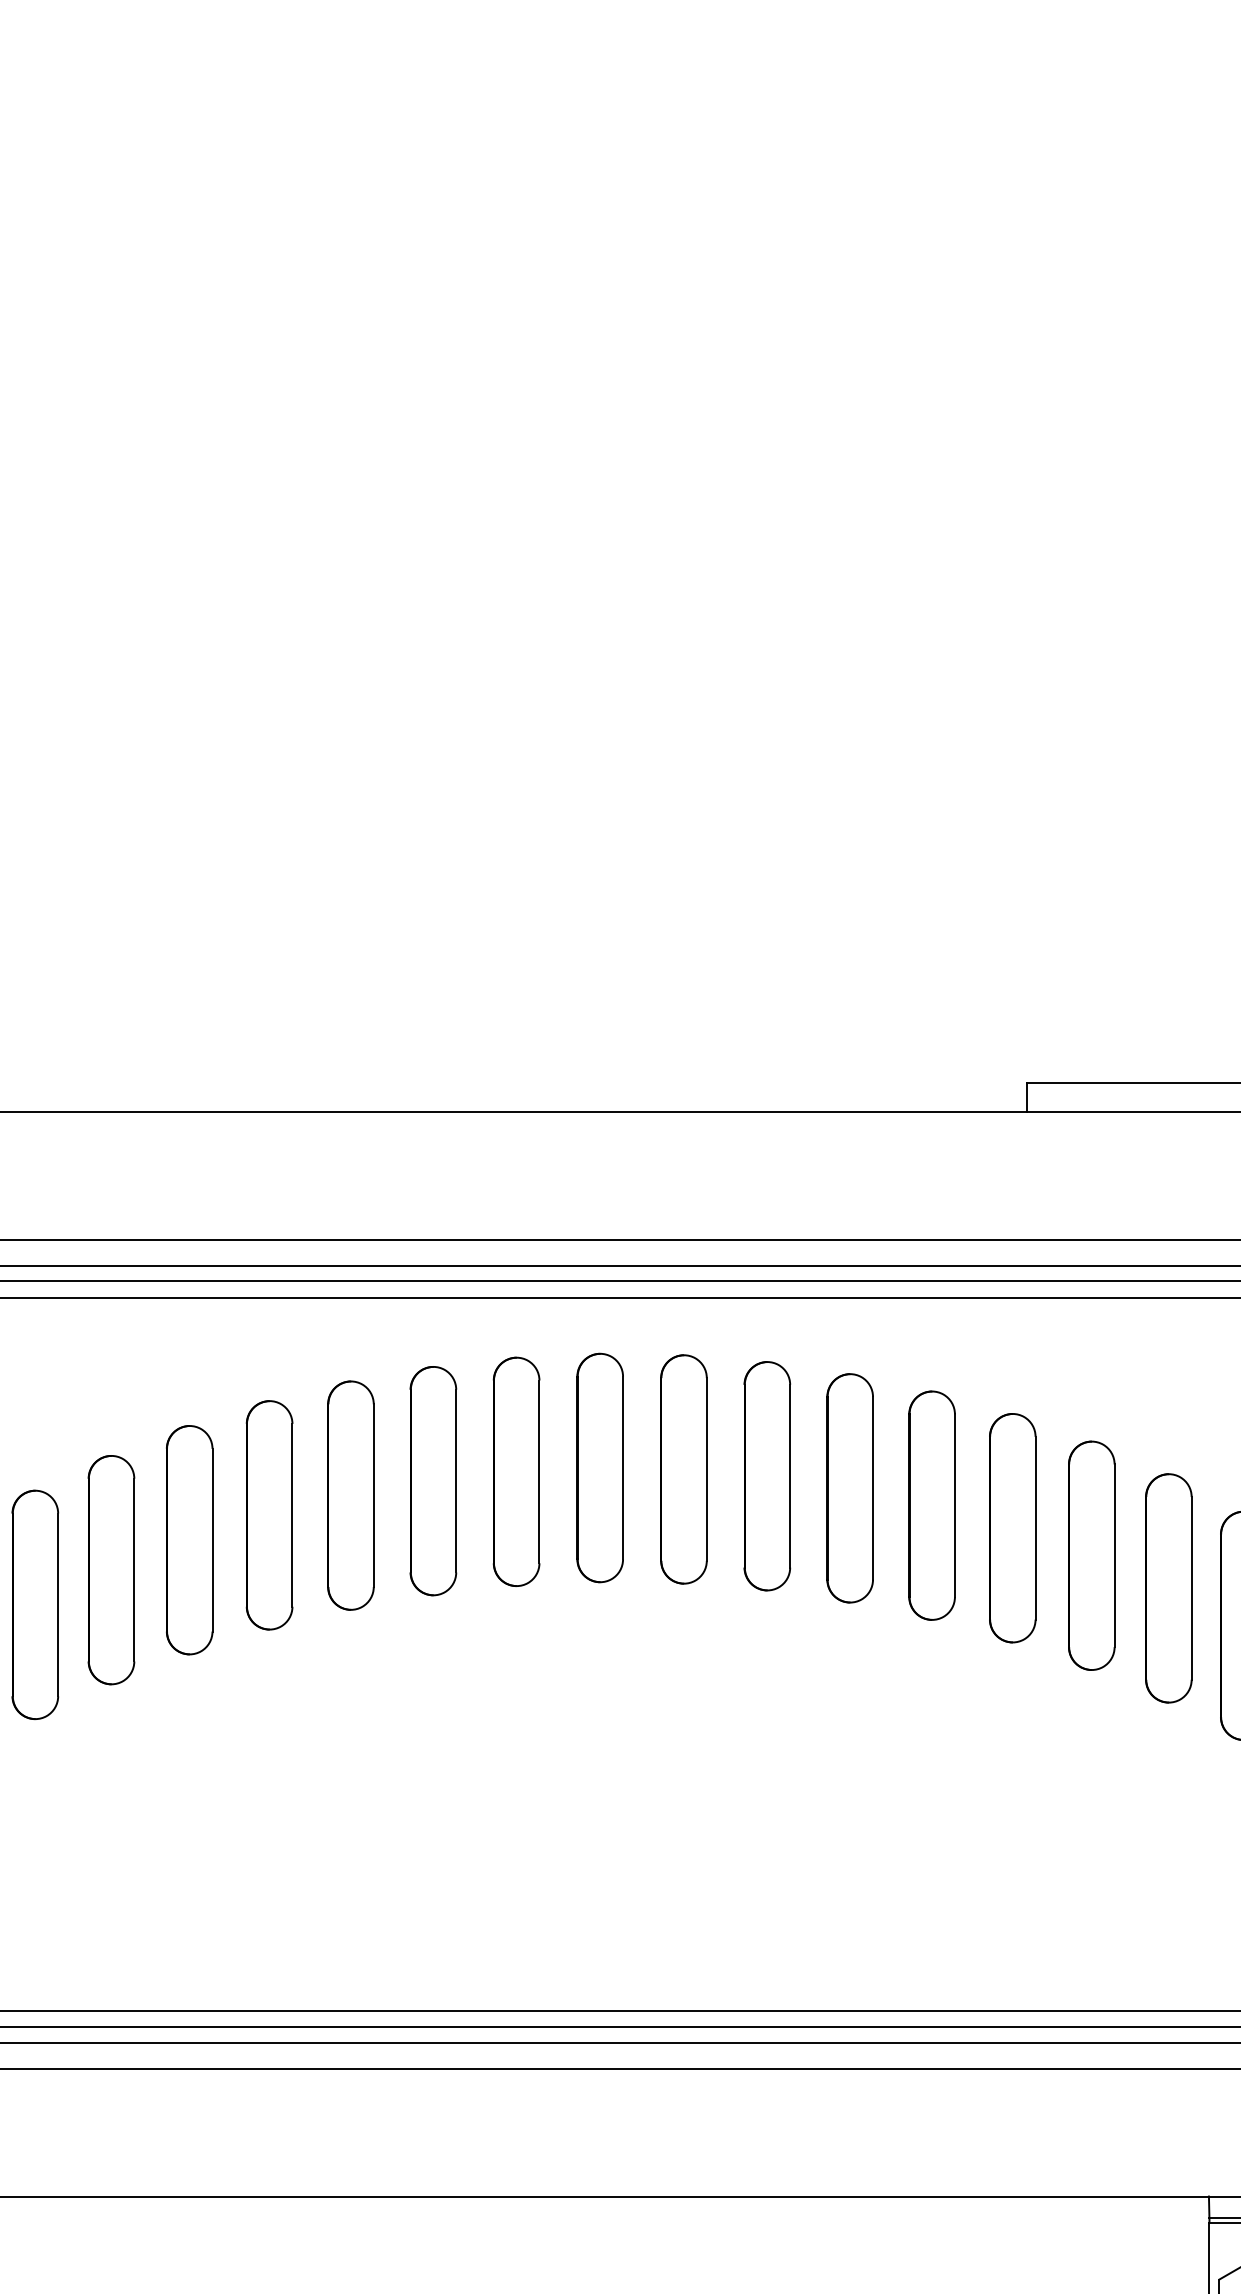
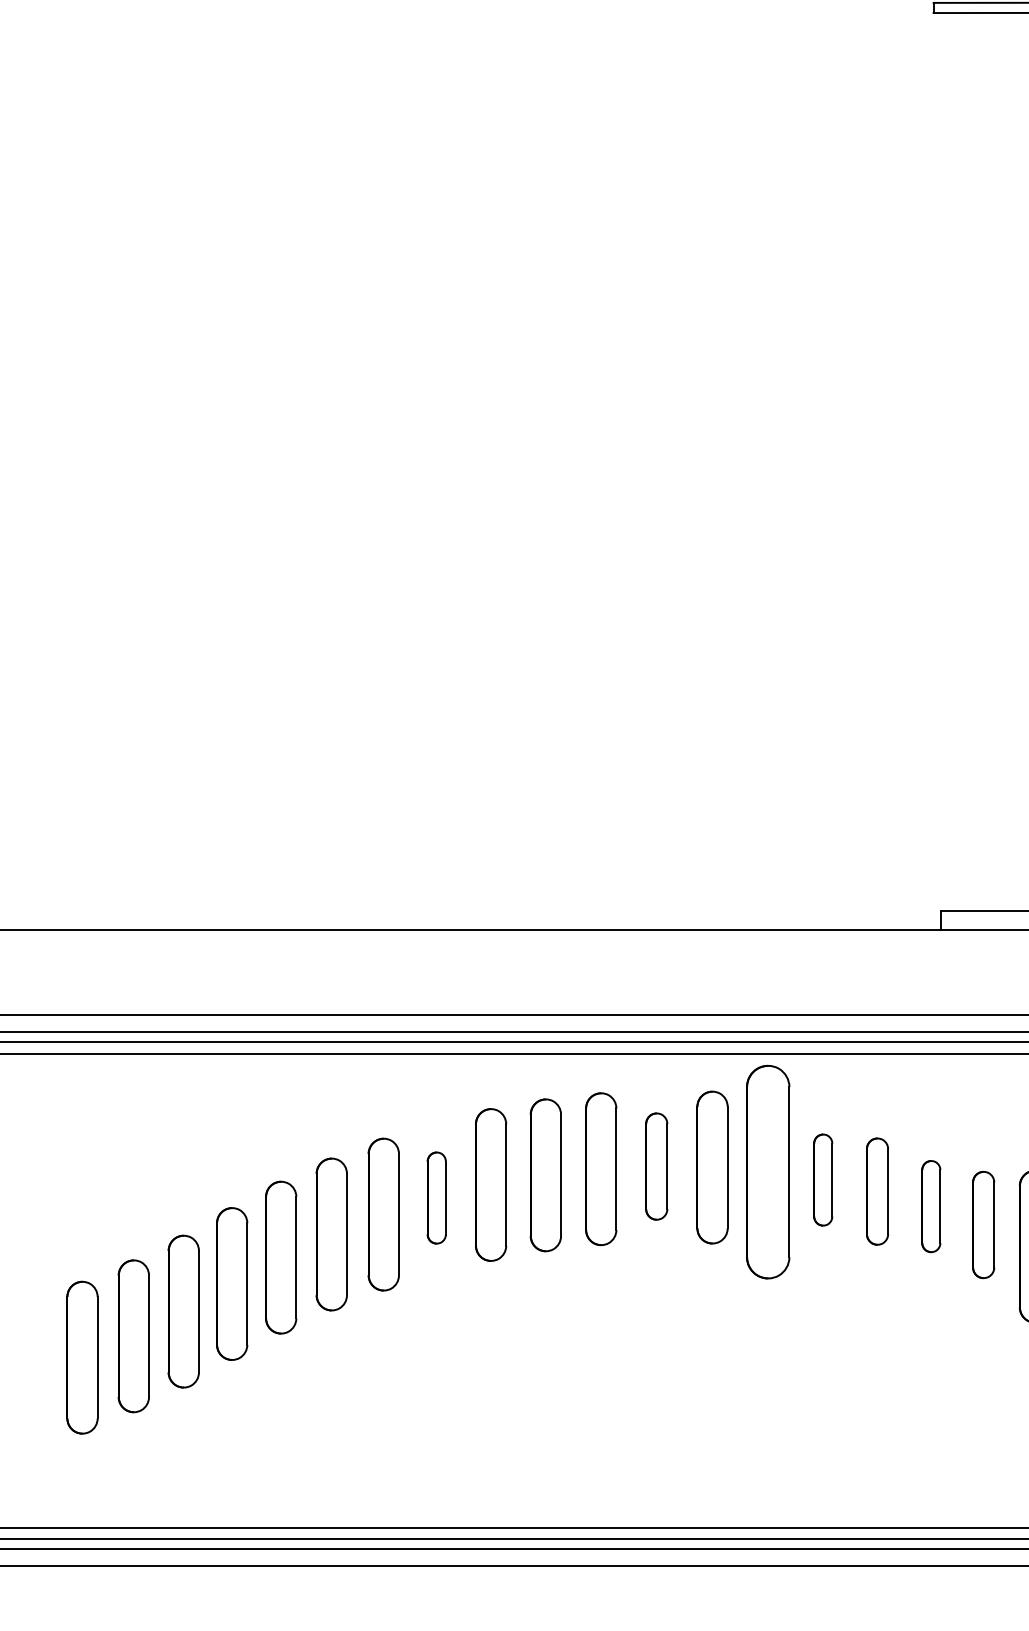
part: (599, 1467) -> (656, 1166), size x0.7
part: (766, 1475) -> (767, 1171), size x1.4
part: (850, 1487) -> (823, 1179), size x0.6
part: (932, 1505) -> (877, 1191), size x0.7
part: (268, 1514) -> (436, 1197), size x0.6
part: (1013, 1527) -> (931, 1206), size x0.6
part: (1091, 1555) -> (983, 1224), size x0.7

